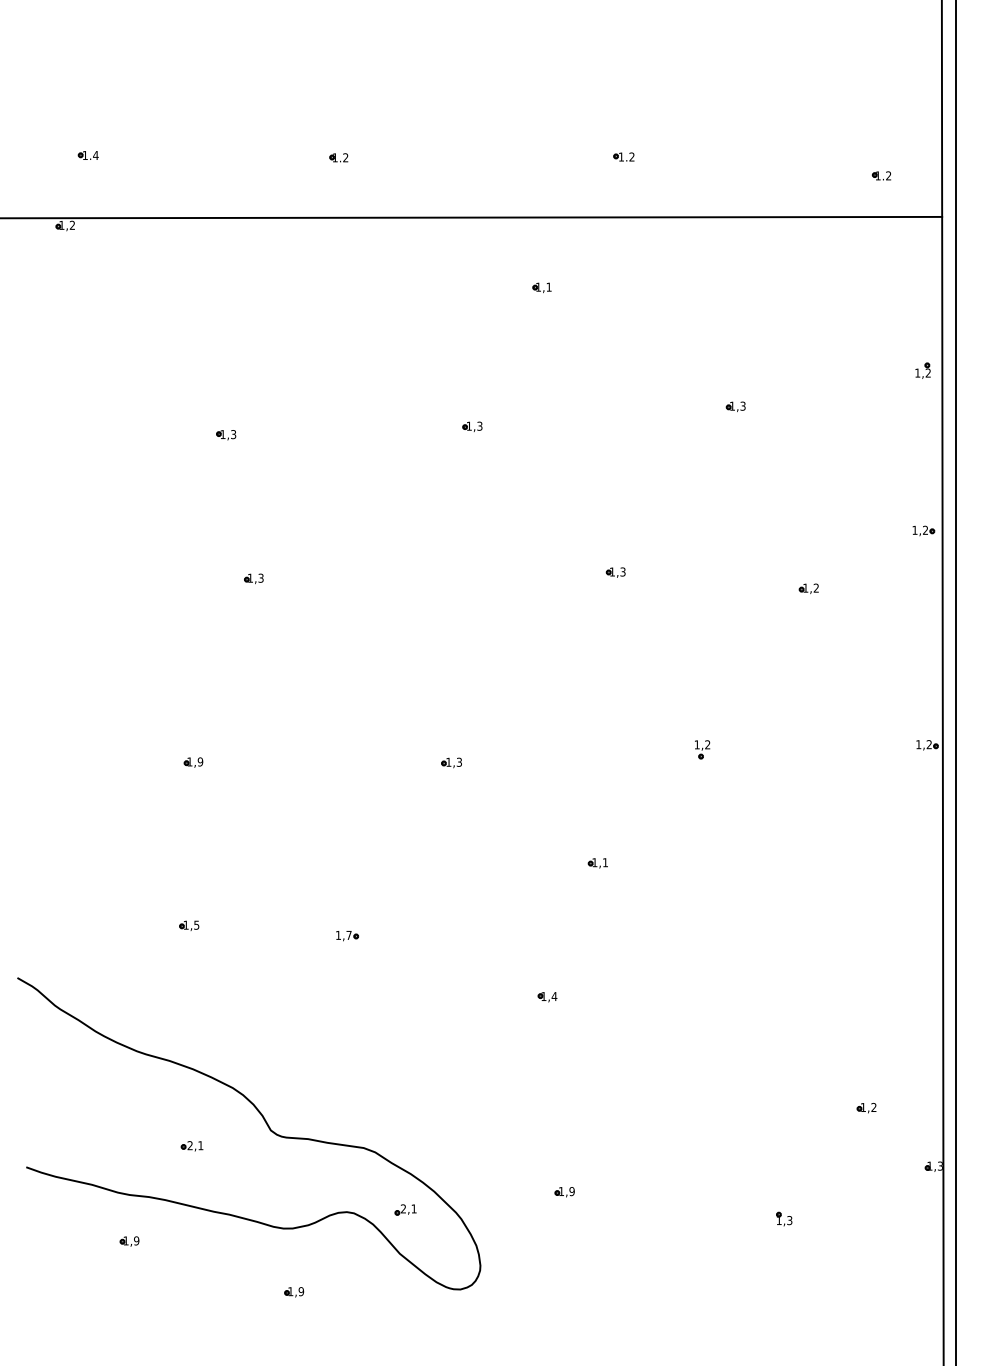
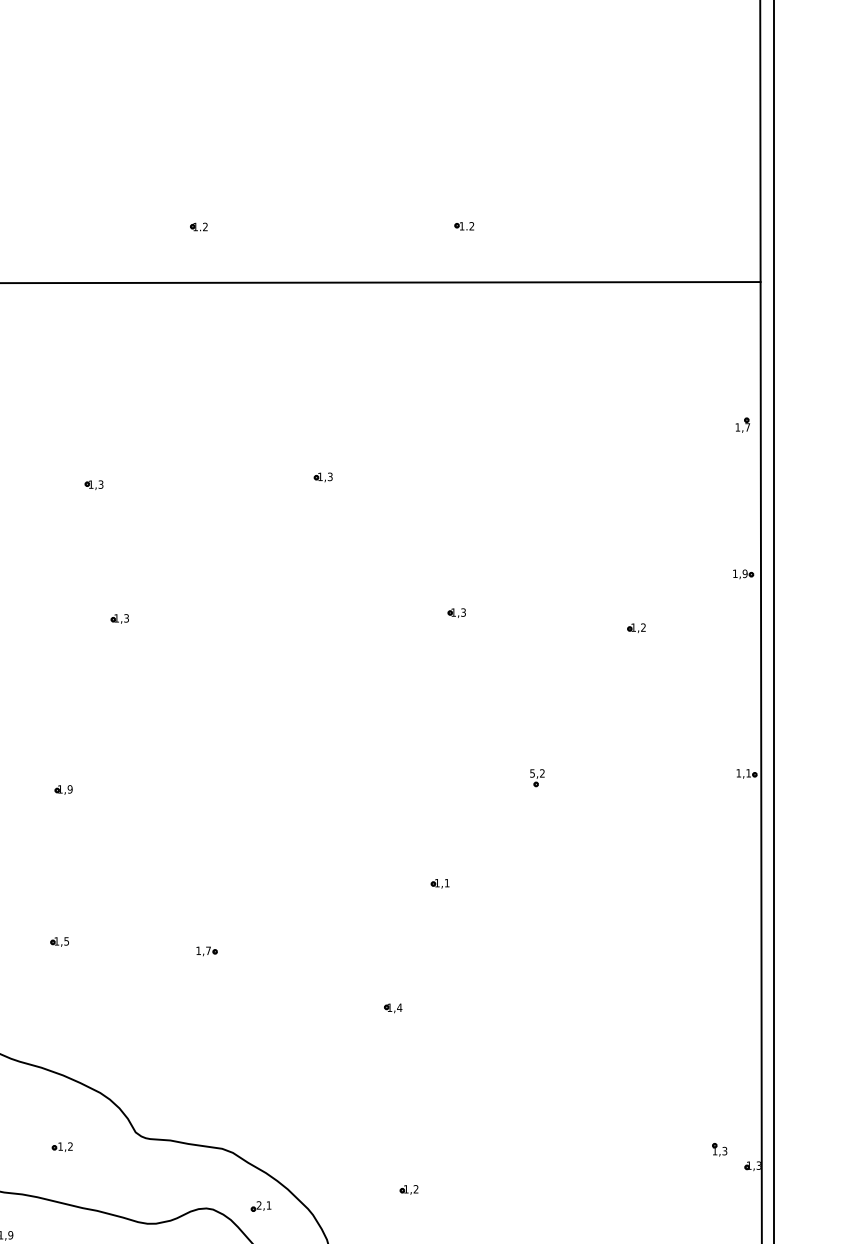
part: (880, 175) -> (703, 243), removed
part: (541, 287) -> (387, 347), removed
text: (927, 372) -> (746, 426), 1,2 -> 1,7
part: (735, 406) -> (568, 458), removed
text: (925, 529) -> (745, 573), 1,2 -> 1,9
text: (696, 744) -> (531, 773), 1,2 -> 5,2
text: (928, 744) -> (747, 773), 1,2 -> 1,1
part: (451, 762) -> (303, 789), removed
part: (866, 1108) -> (690, 1111), removed
text: (195, 1145) -> (65, 1146), 2,1 -> 1,2
text: (571, 1191) -> (415, 1189), 1,9 -> 1,2
part: (784, 1218) -> (719, 1149), moved

